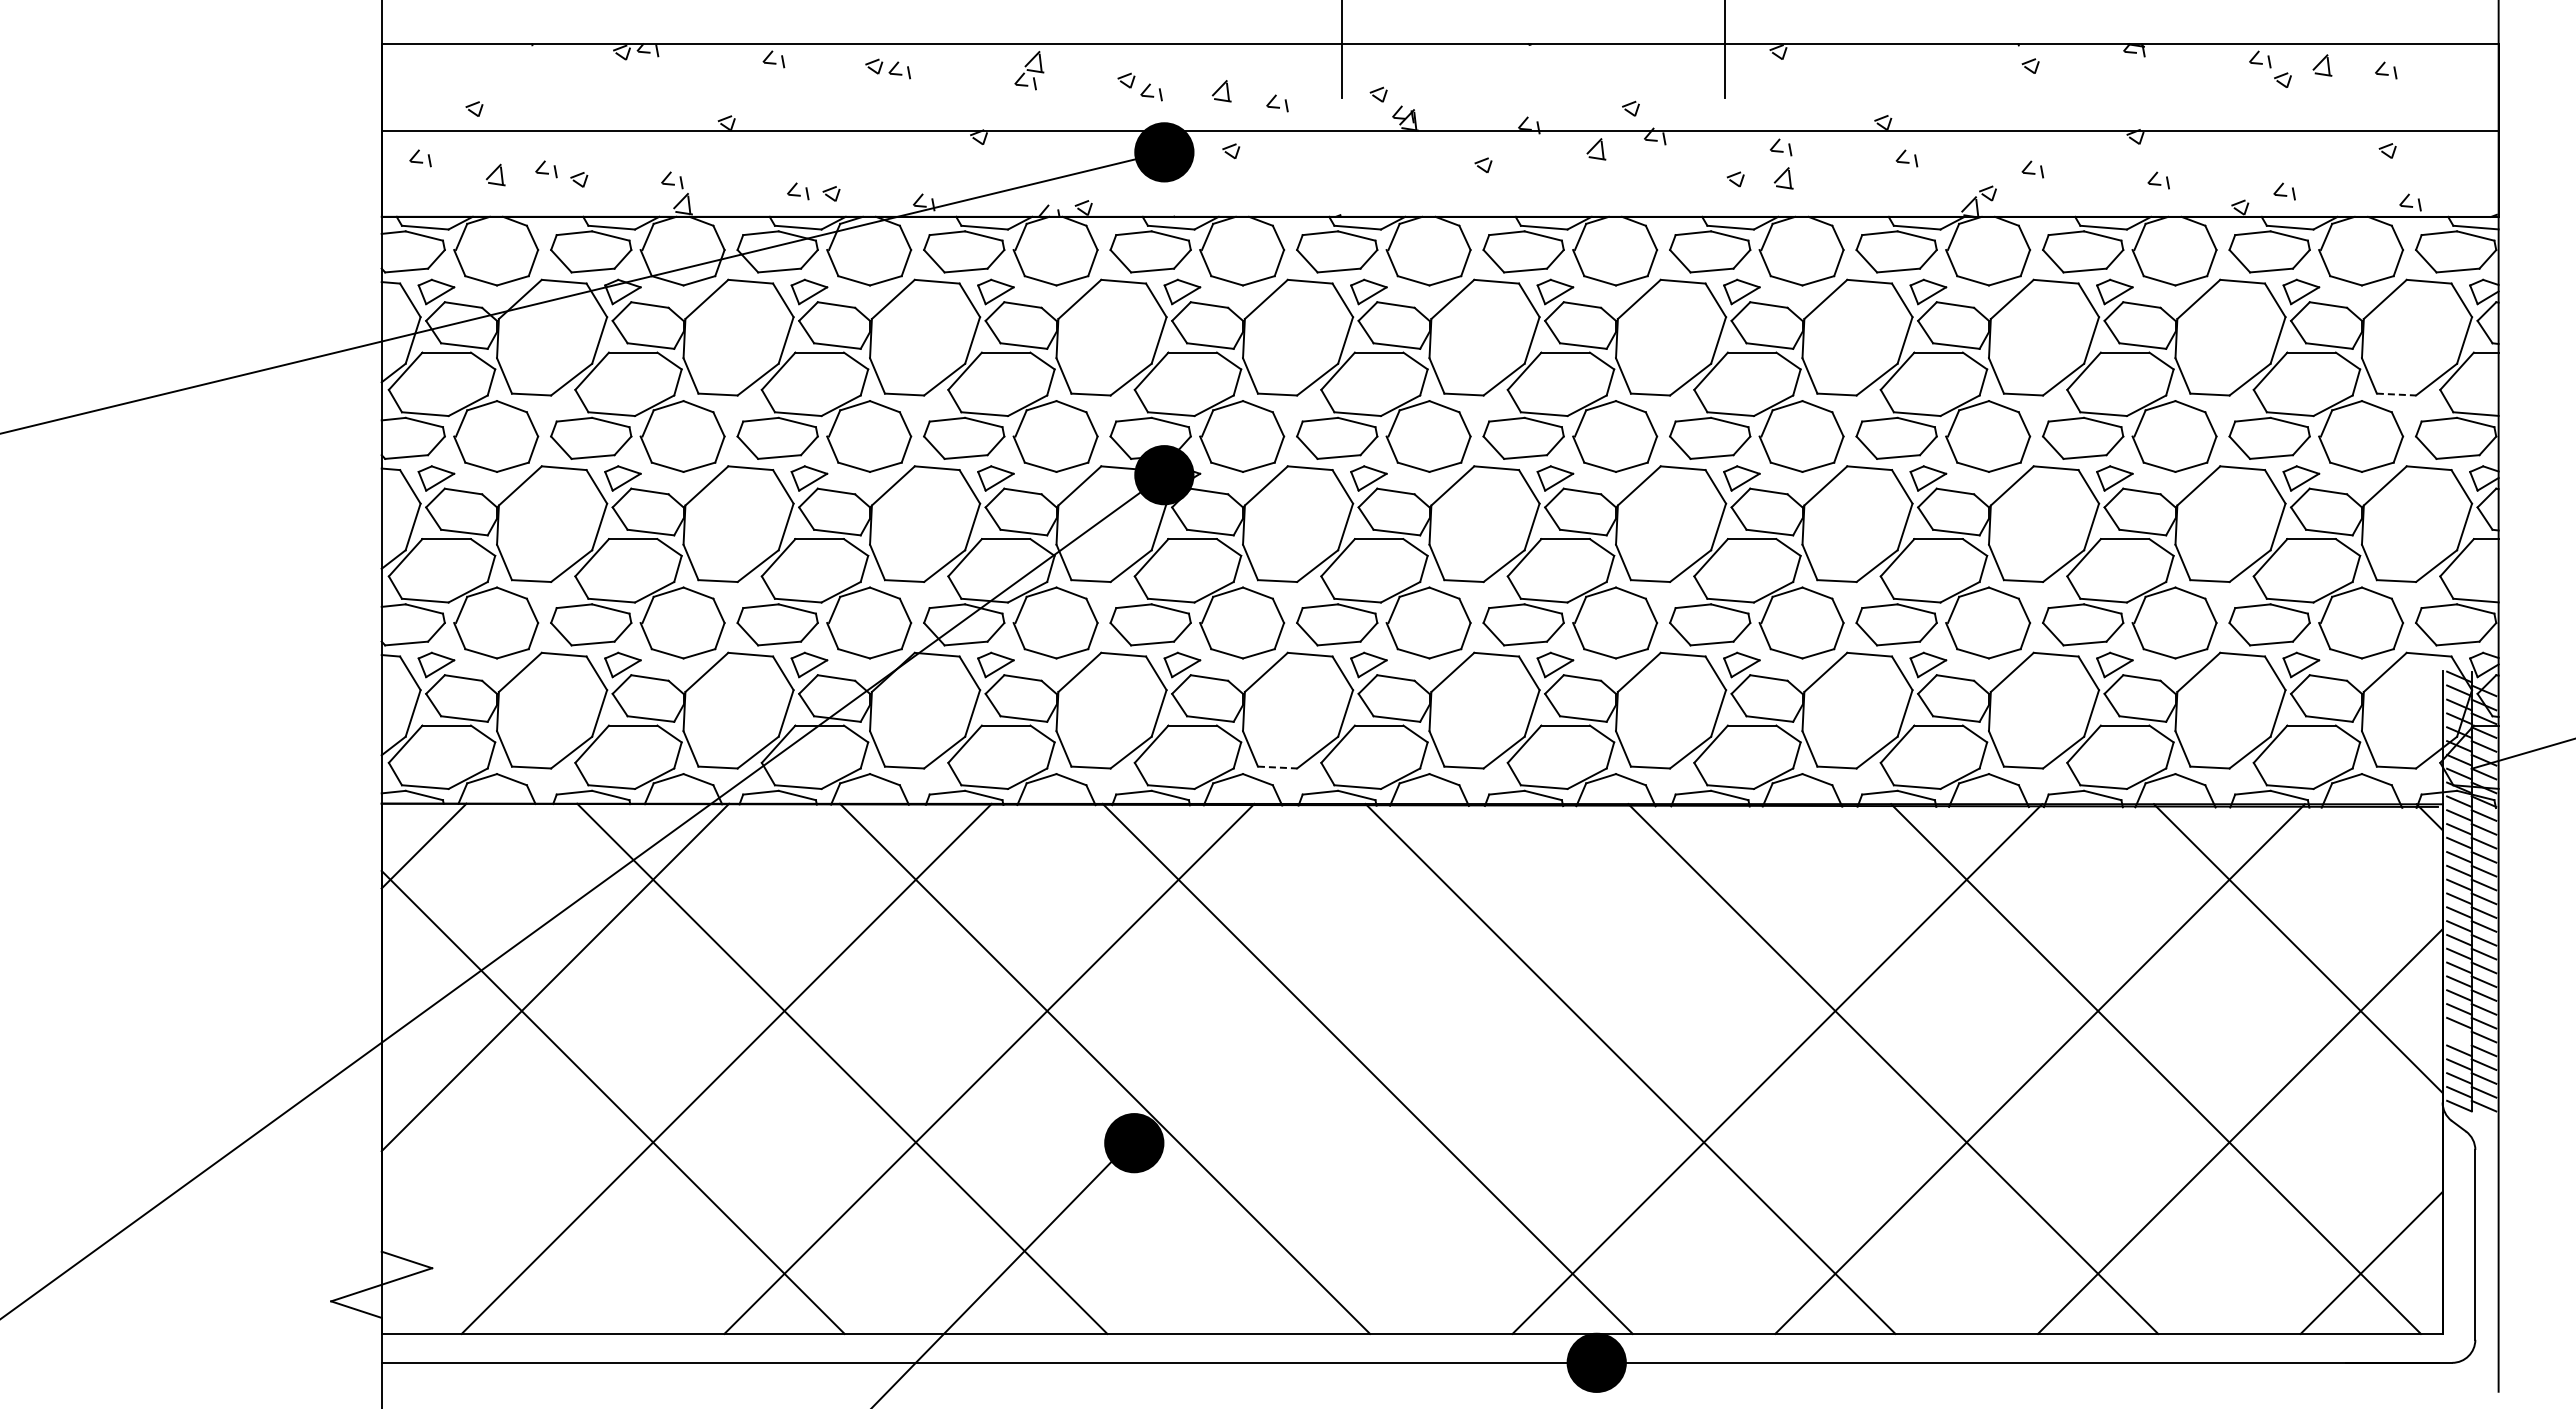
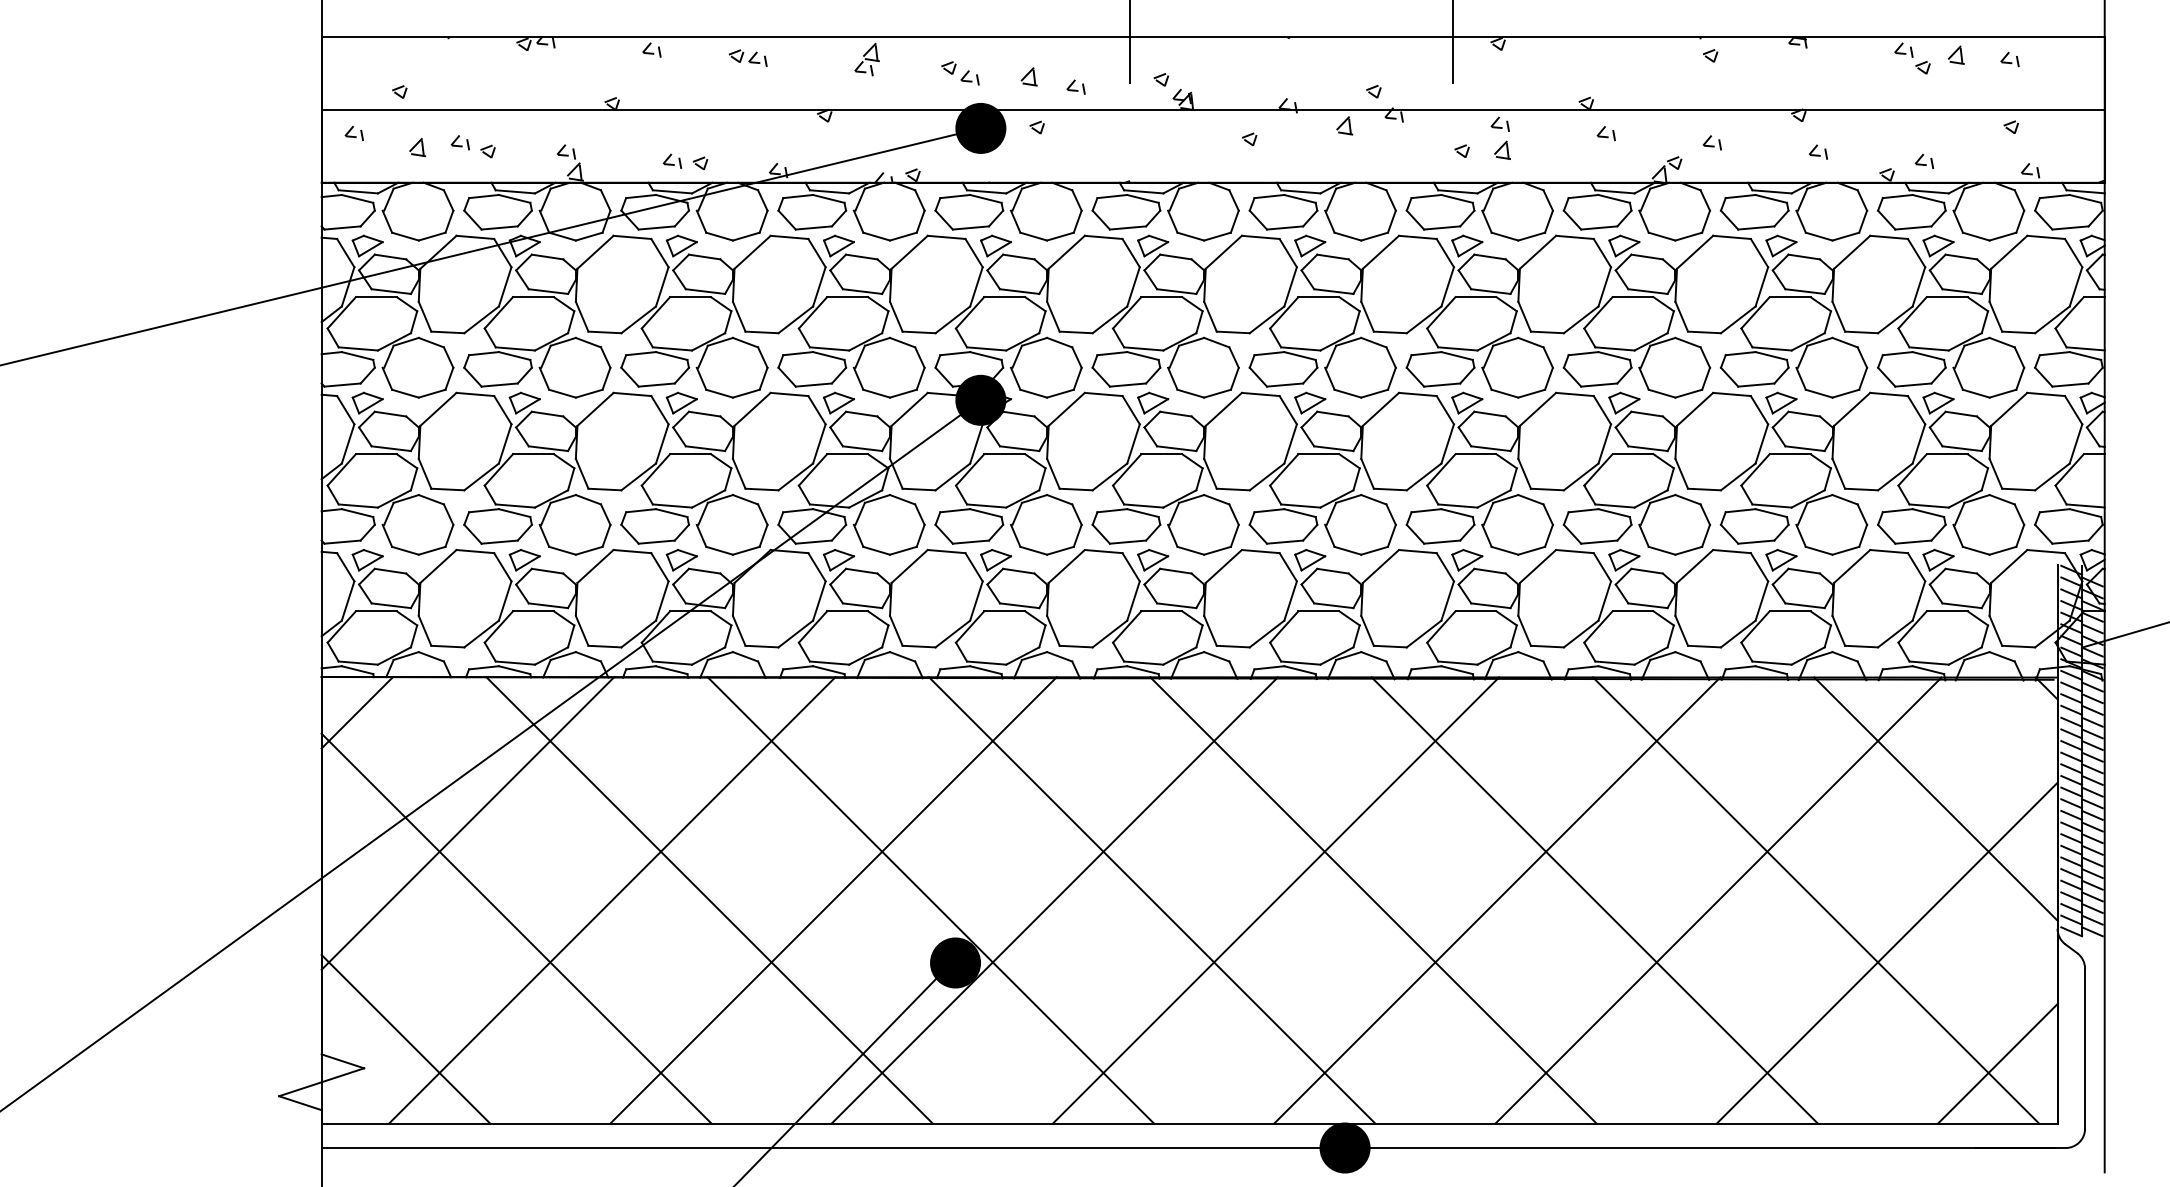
line: (2396, 394) -> (2018, 332), dashed -> solid
line: (1277, 767) -> (1076, 646), dashed -> solid
line: (2459, 1036) -> (2071, 873), added
line: (1252, 1068) -> (1055, 900), added
line: (1514, 1068) -> (1275, 900), added
line: (481, 1233) -> (405, 1039), added

